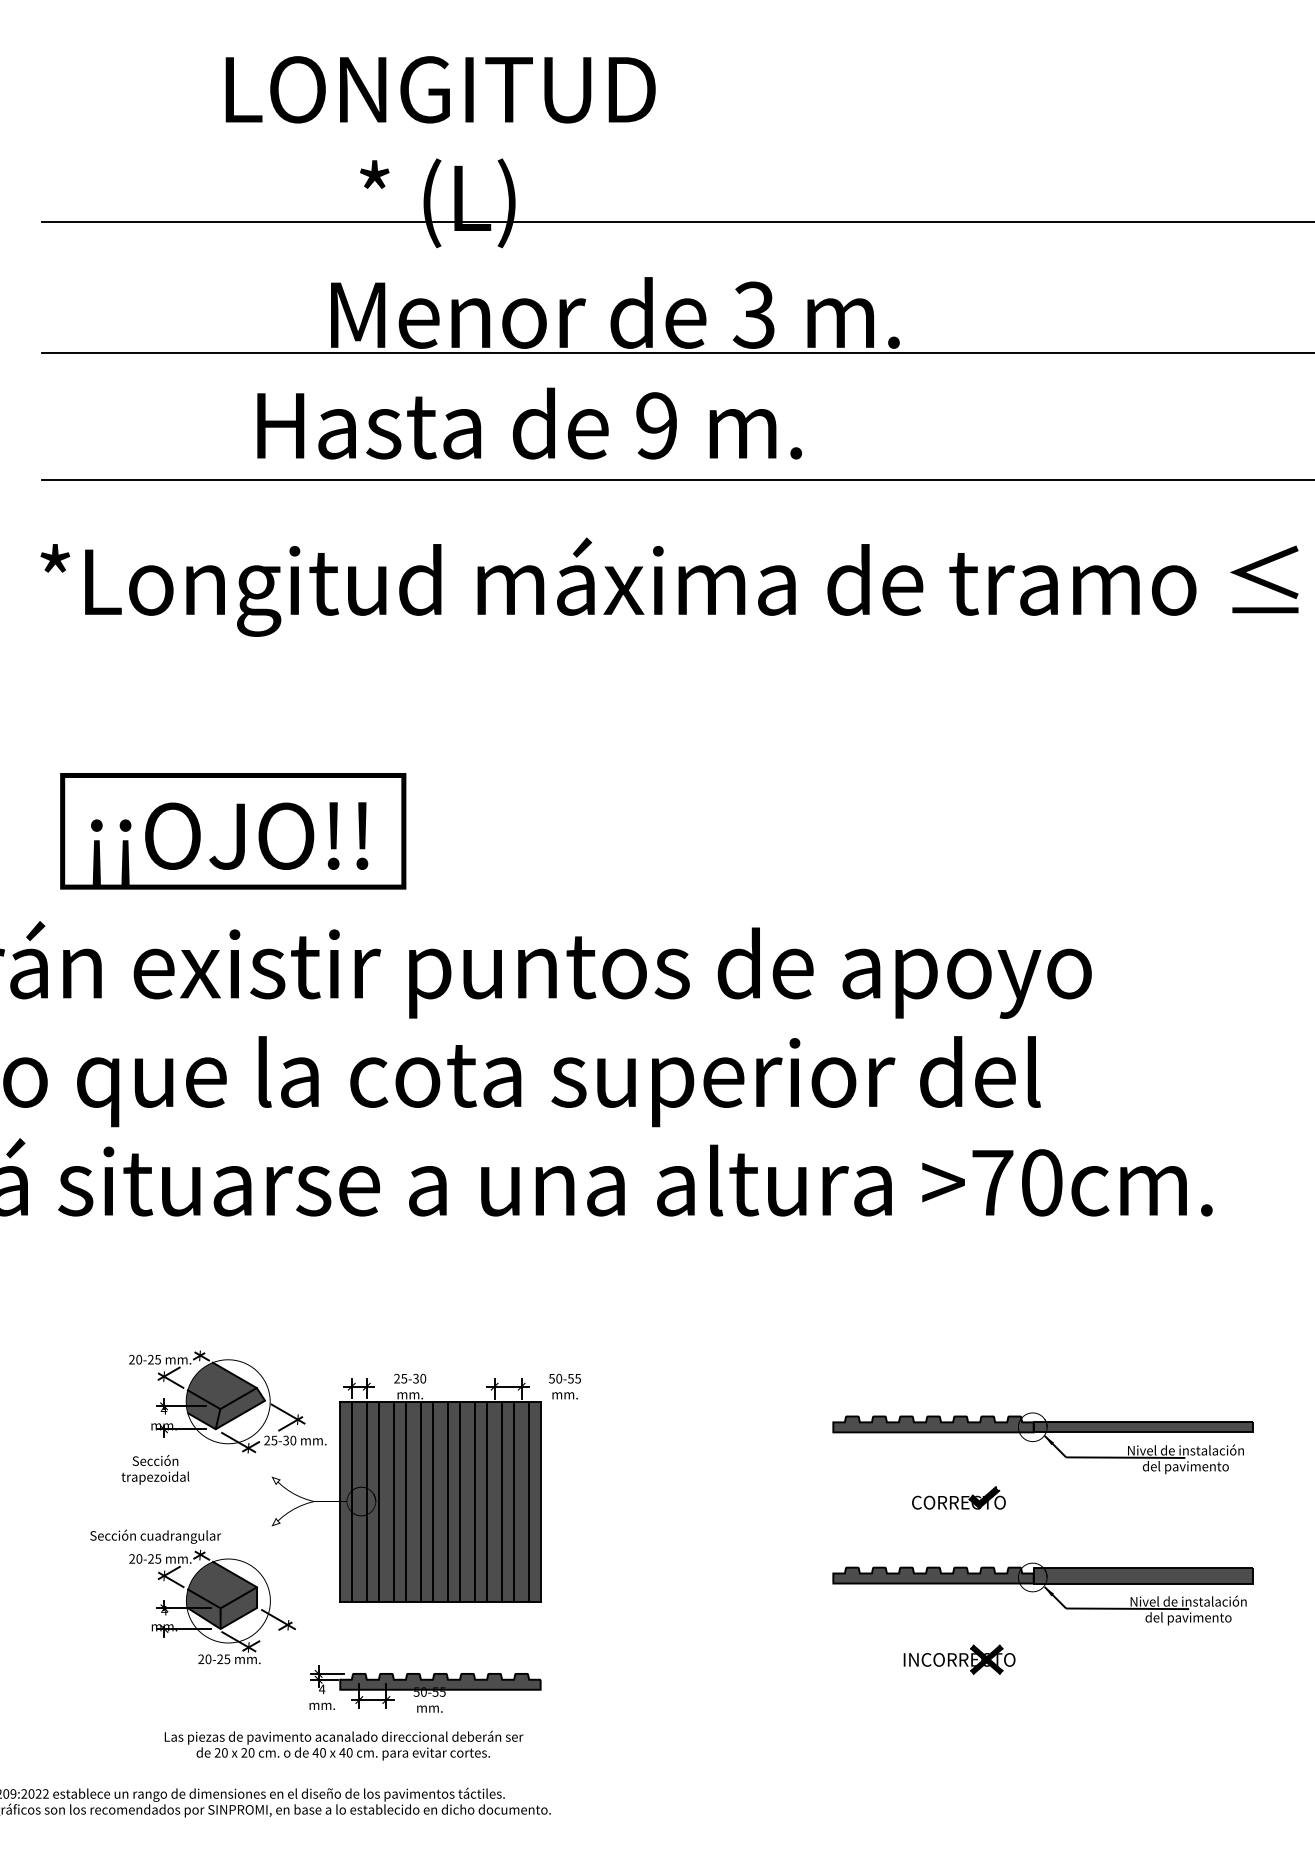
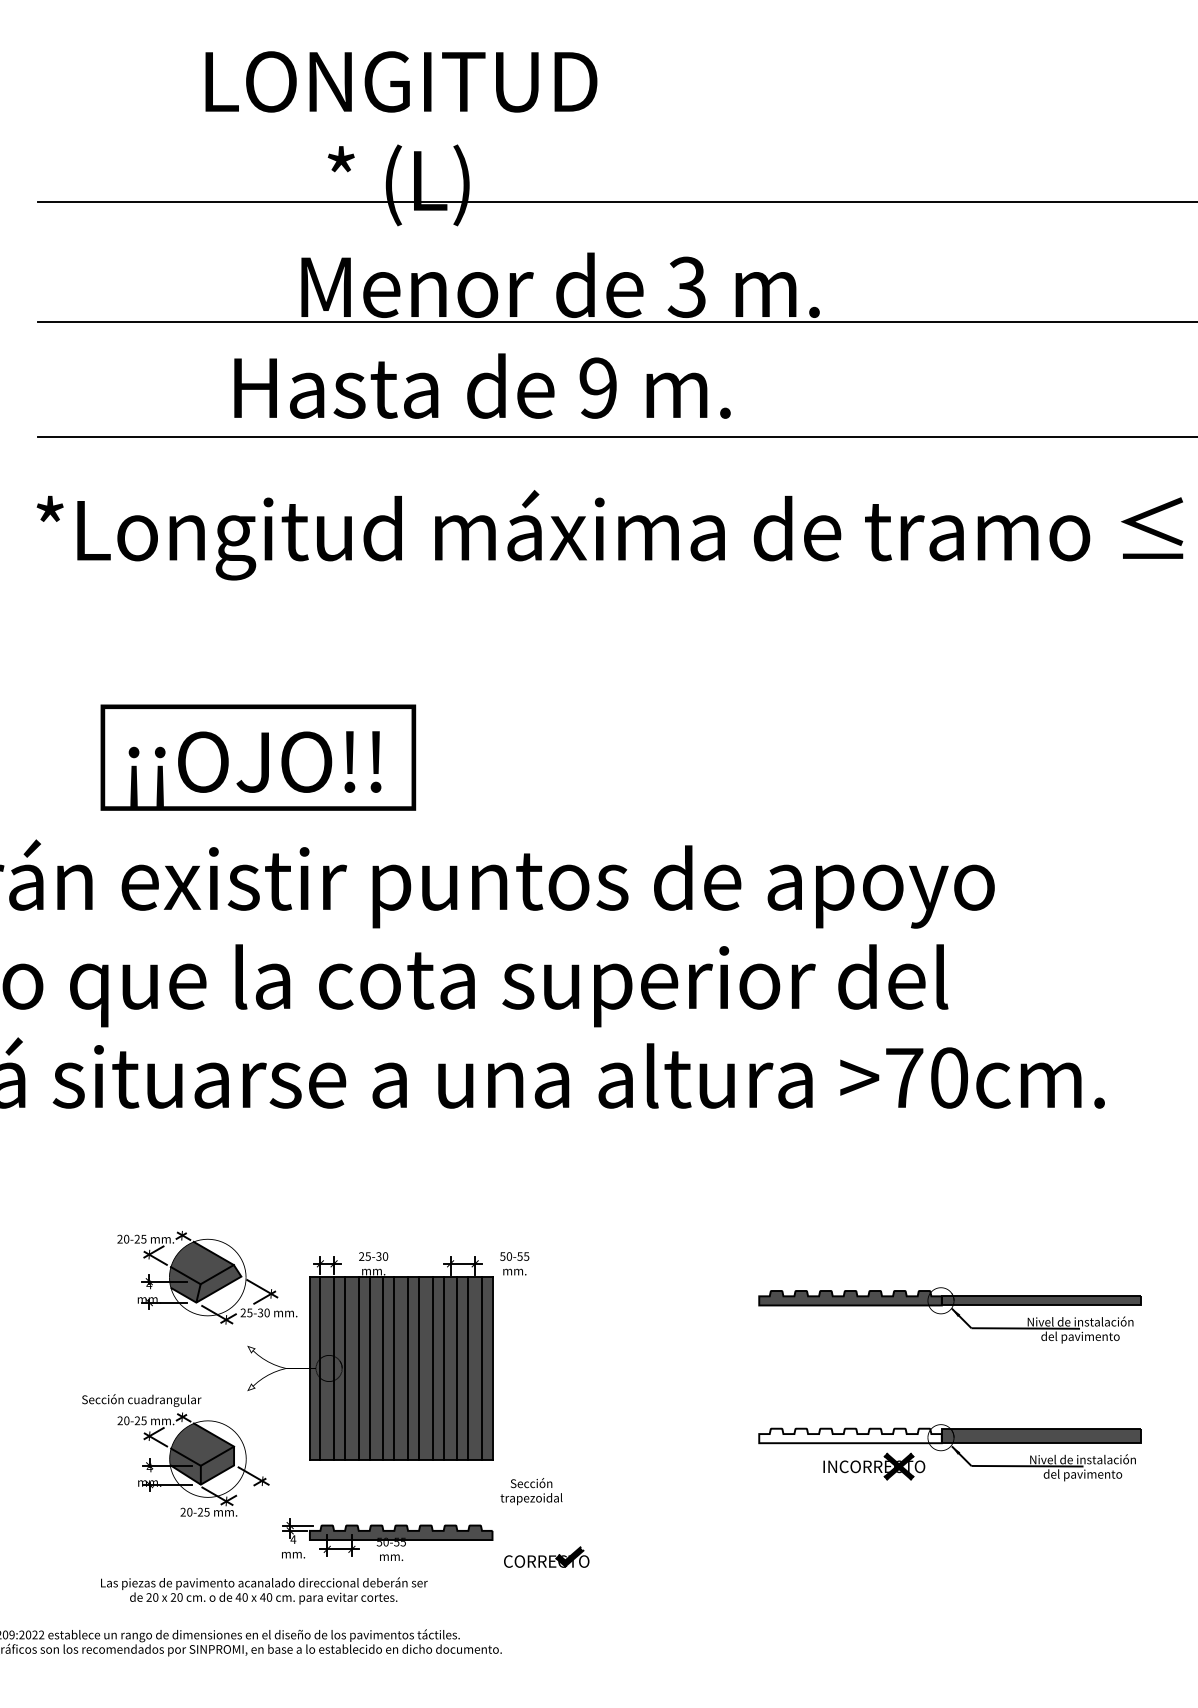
text: (233, 831) -> (258, 757), moved
text: (155, 1469) -> (531, 1491), moved
part: (958, 1497) -> (546, 1556), moved
fill: (933, 1575) -> (850, 1435), removed
part: (959, 1659) -> (874, 1466), moved
text: (344, 1745) -> (264, 1590), moved

